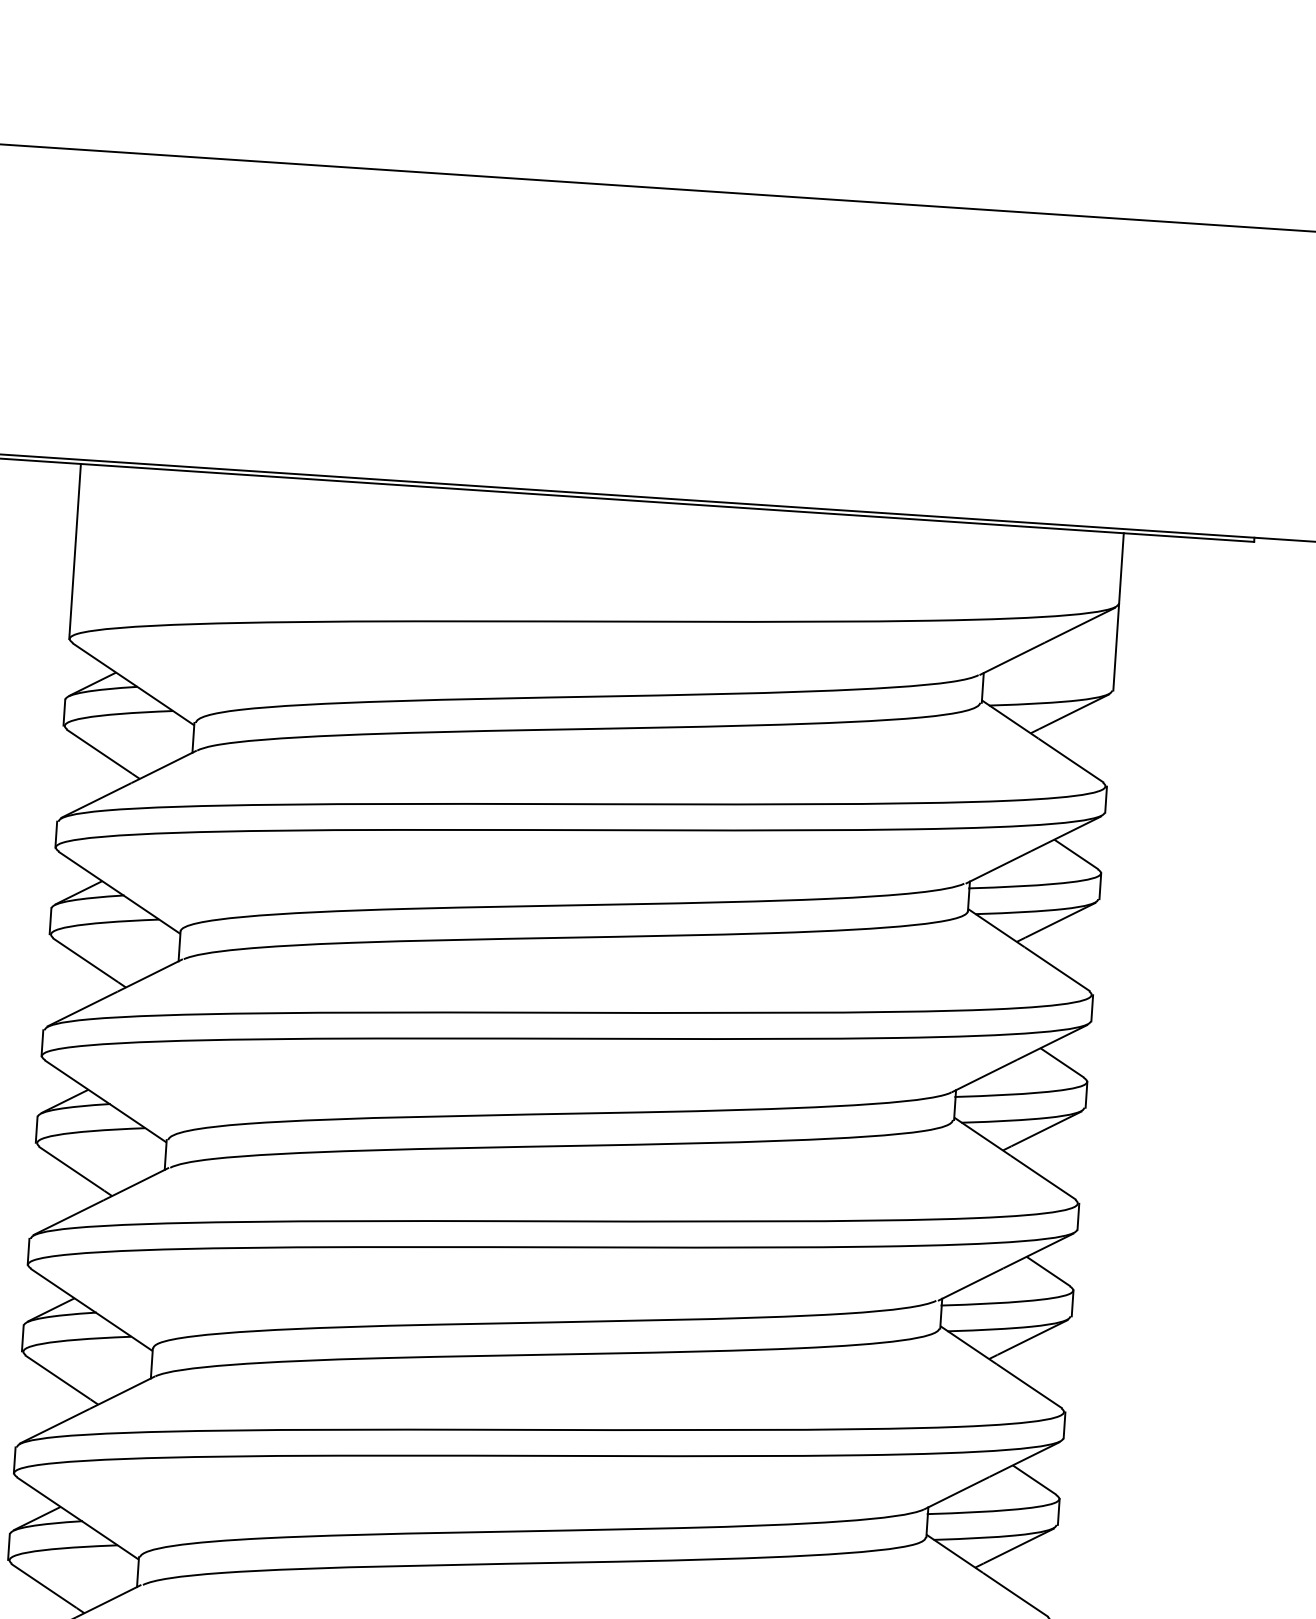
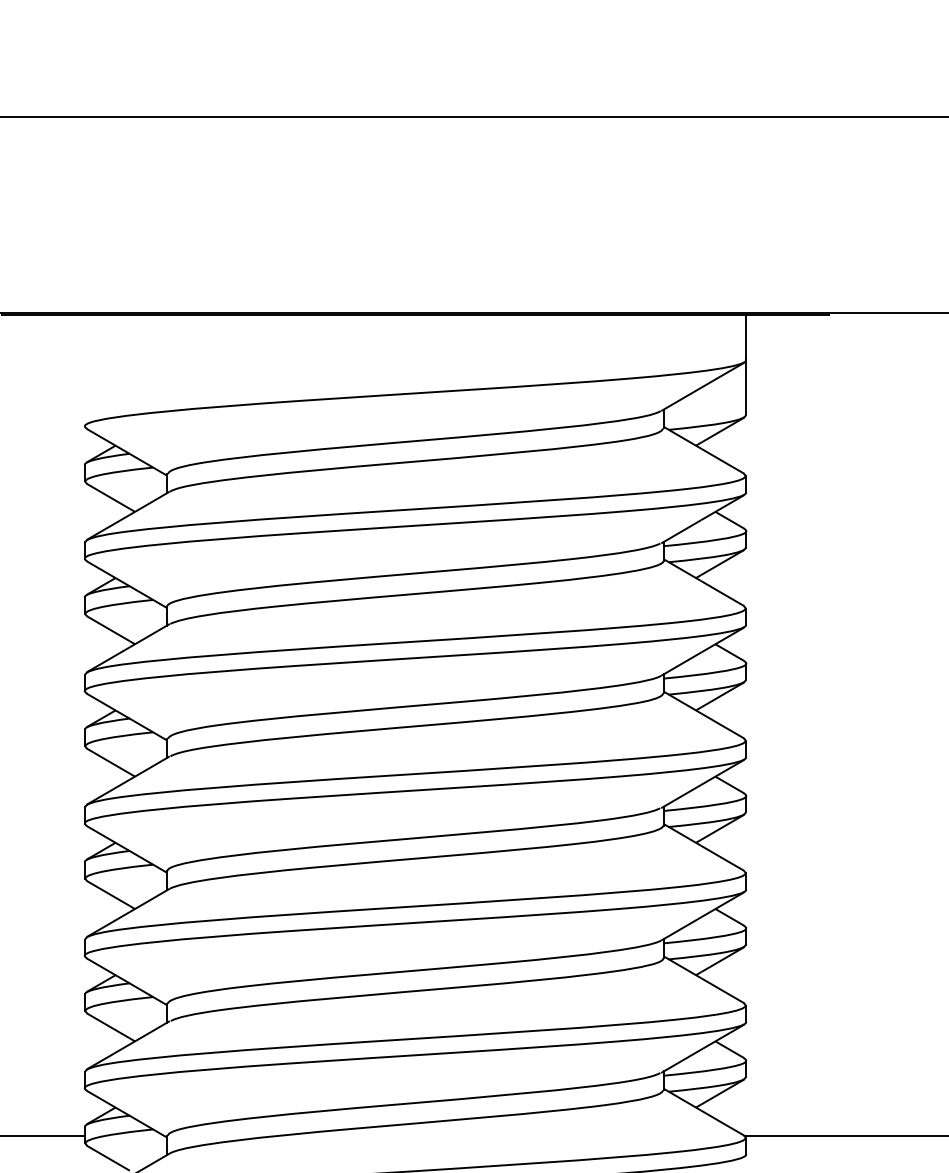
line: (75, 550) -> (84, 370), removed

